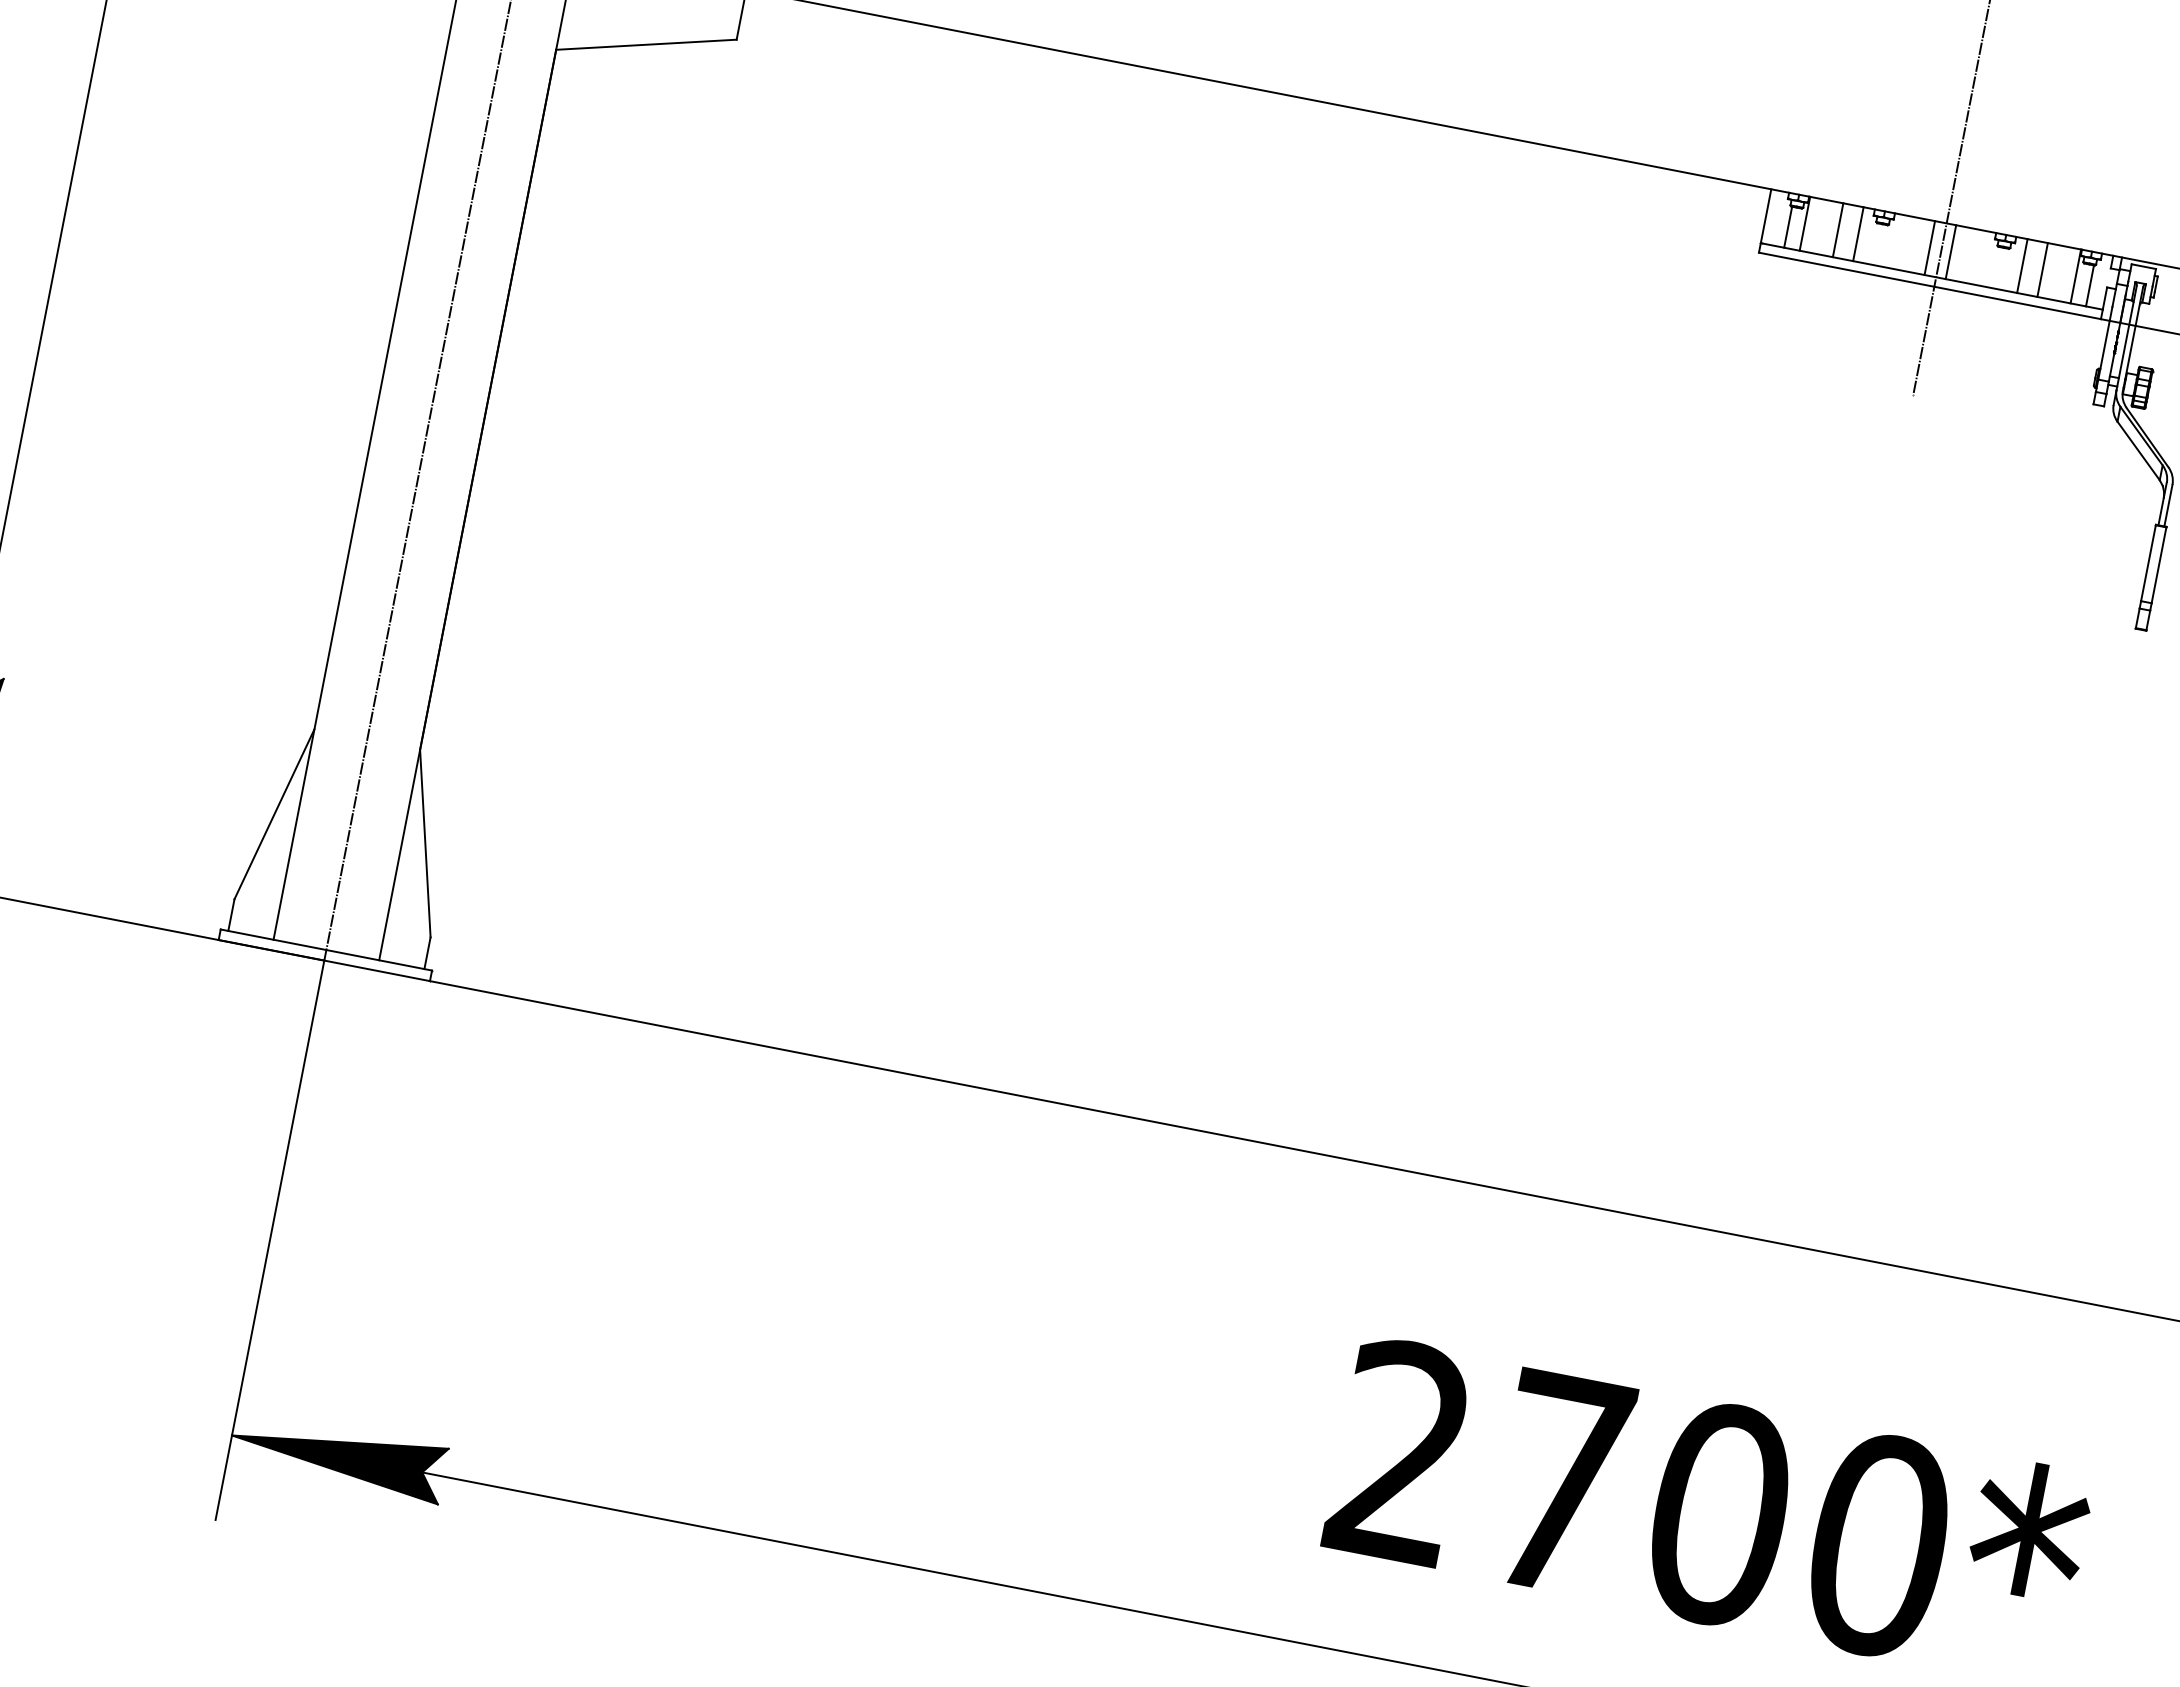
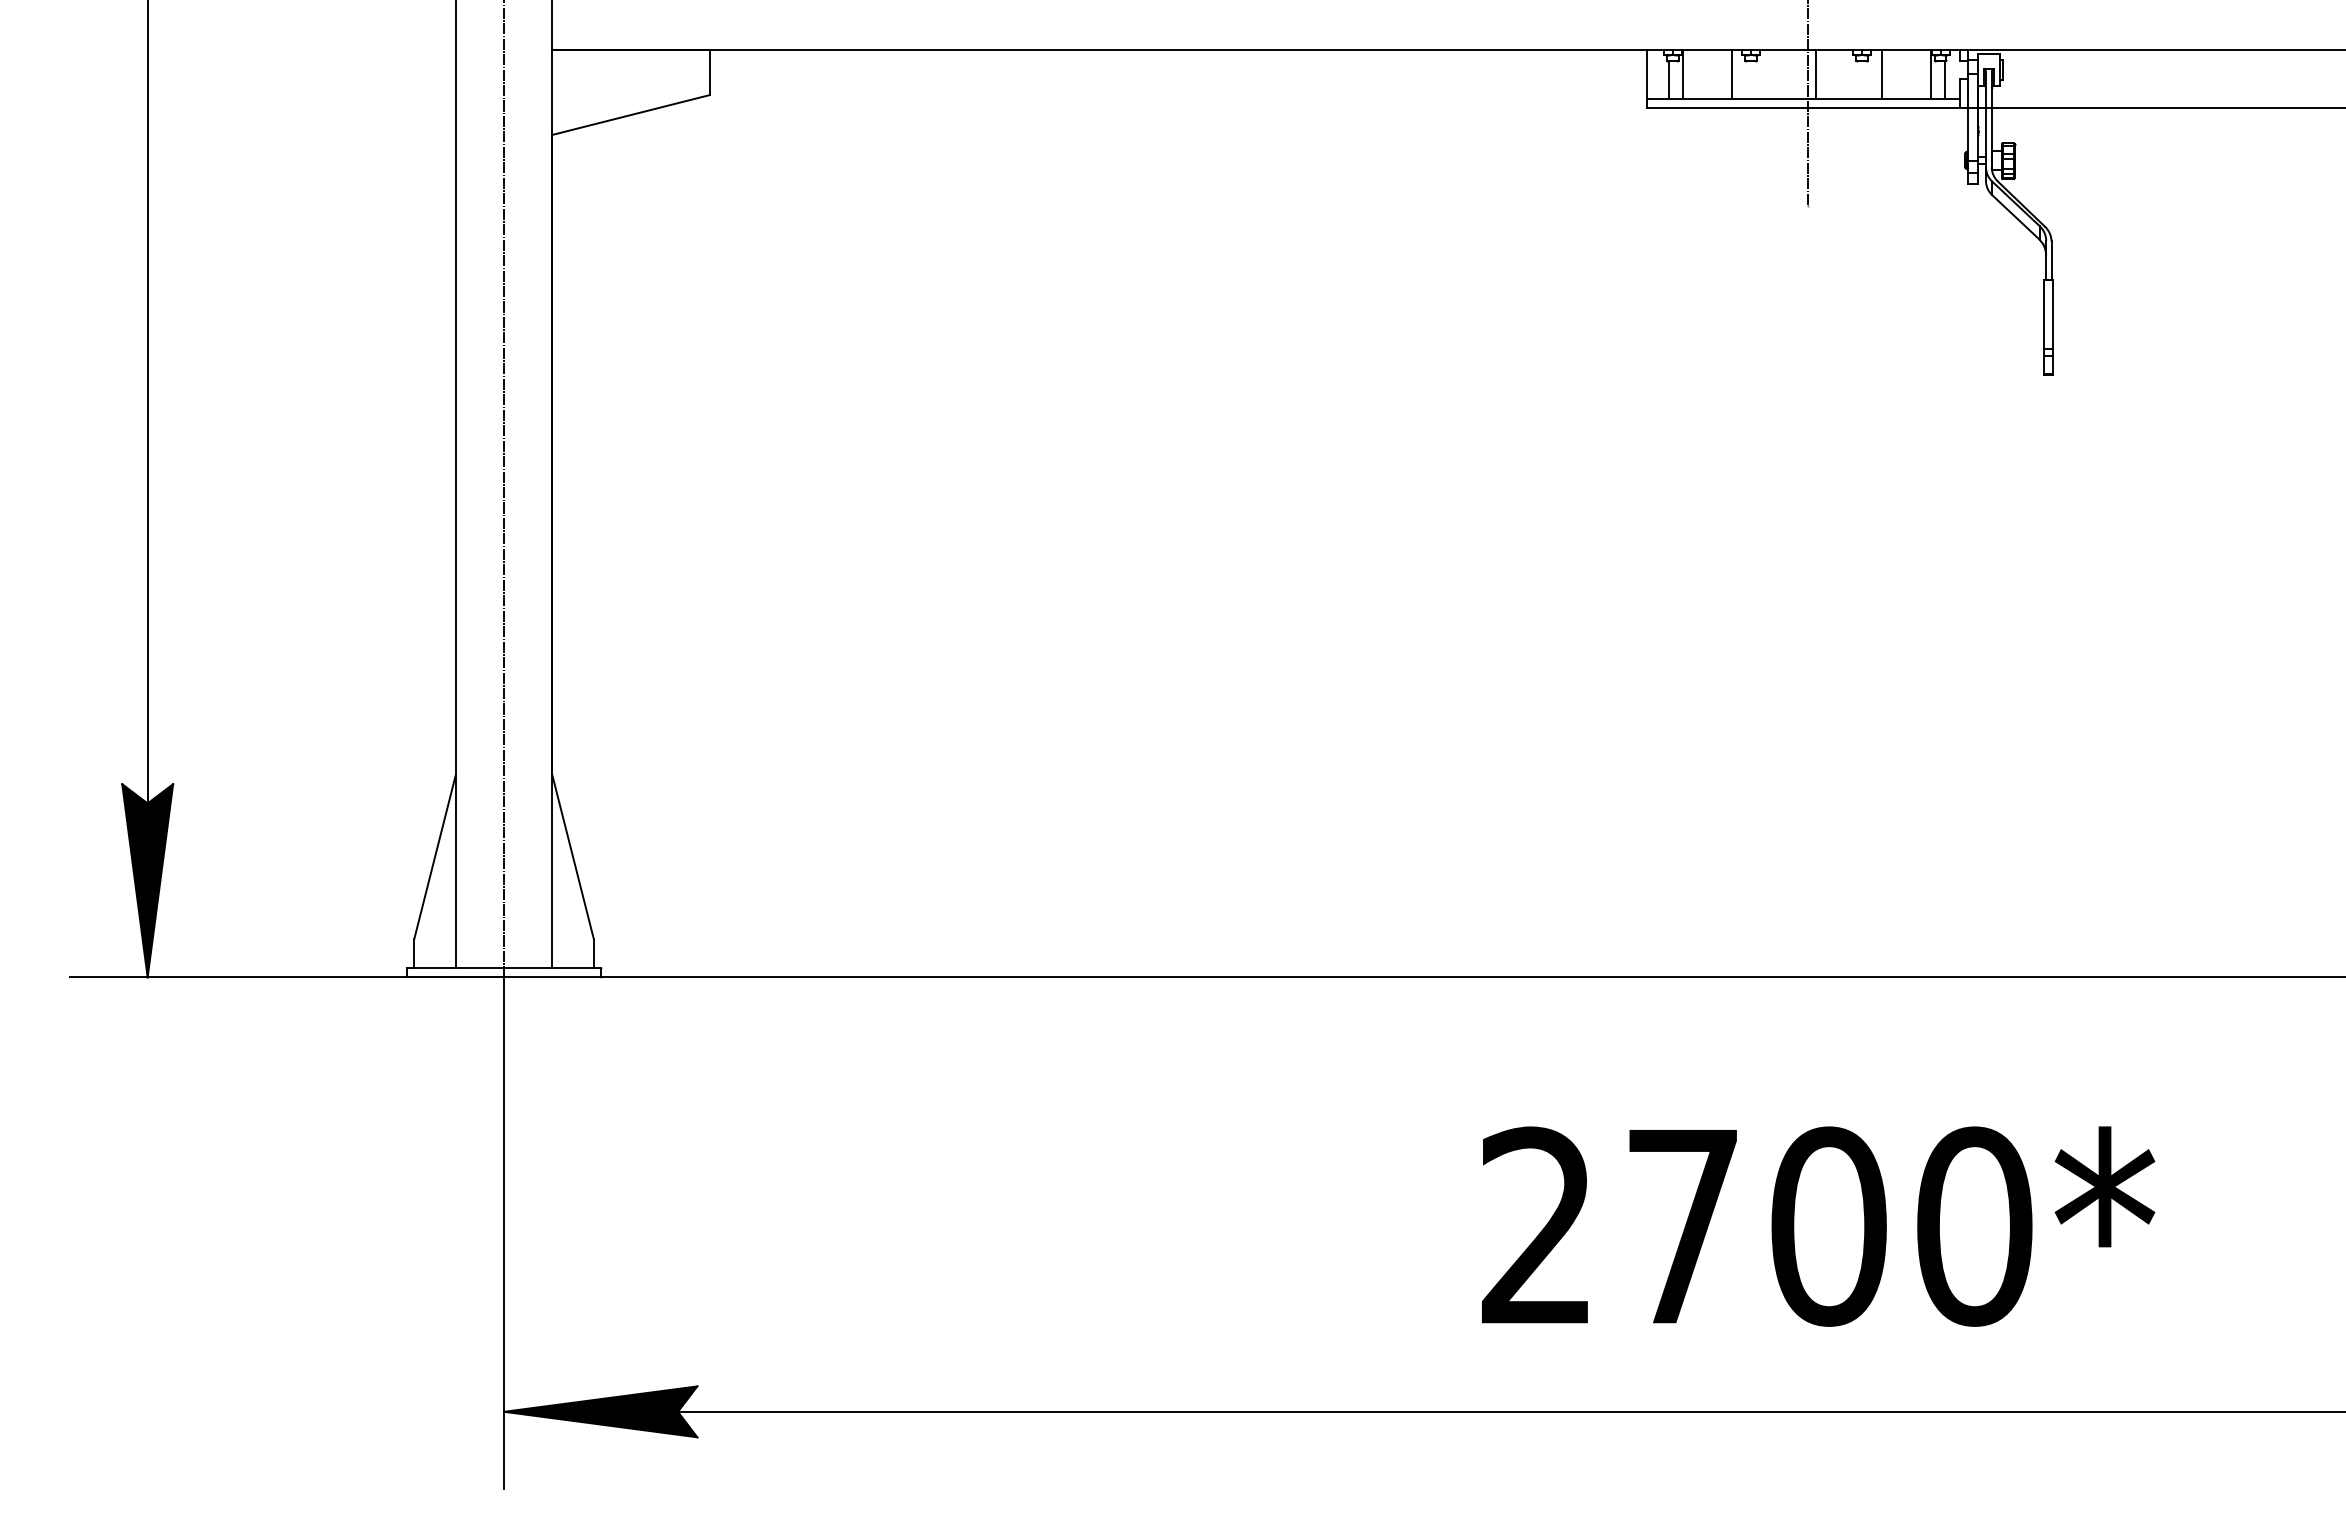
line: (1838, 229) -> (1713, 73), removed
line: (1930, 247) -> (1797, 73), removed
line: (2043, 269) -> (1900, 73), removed

